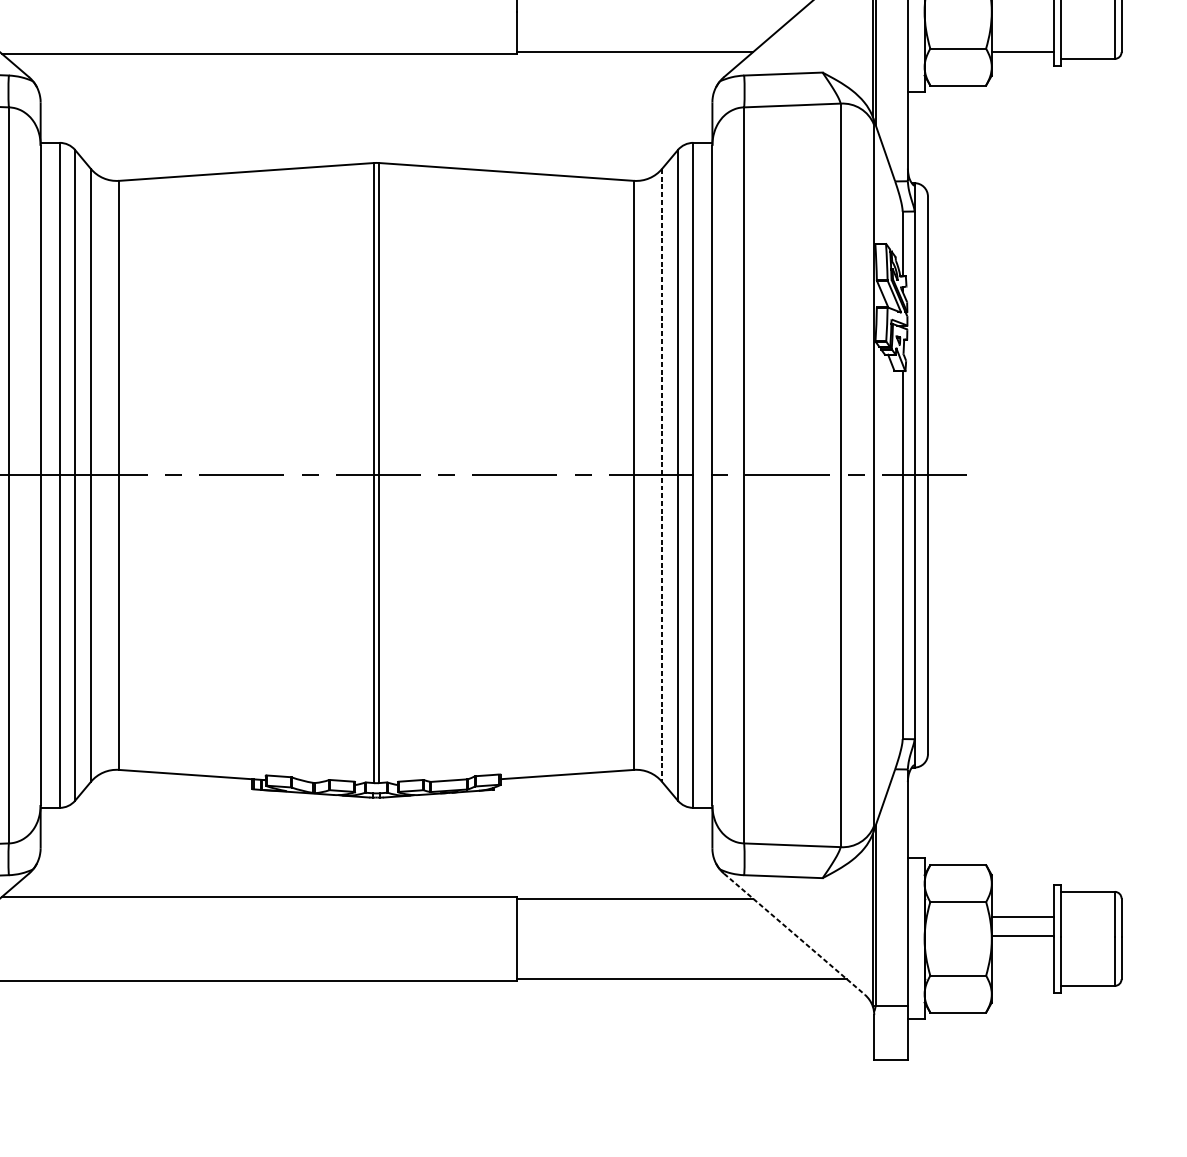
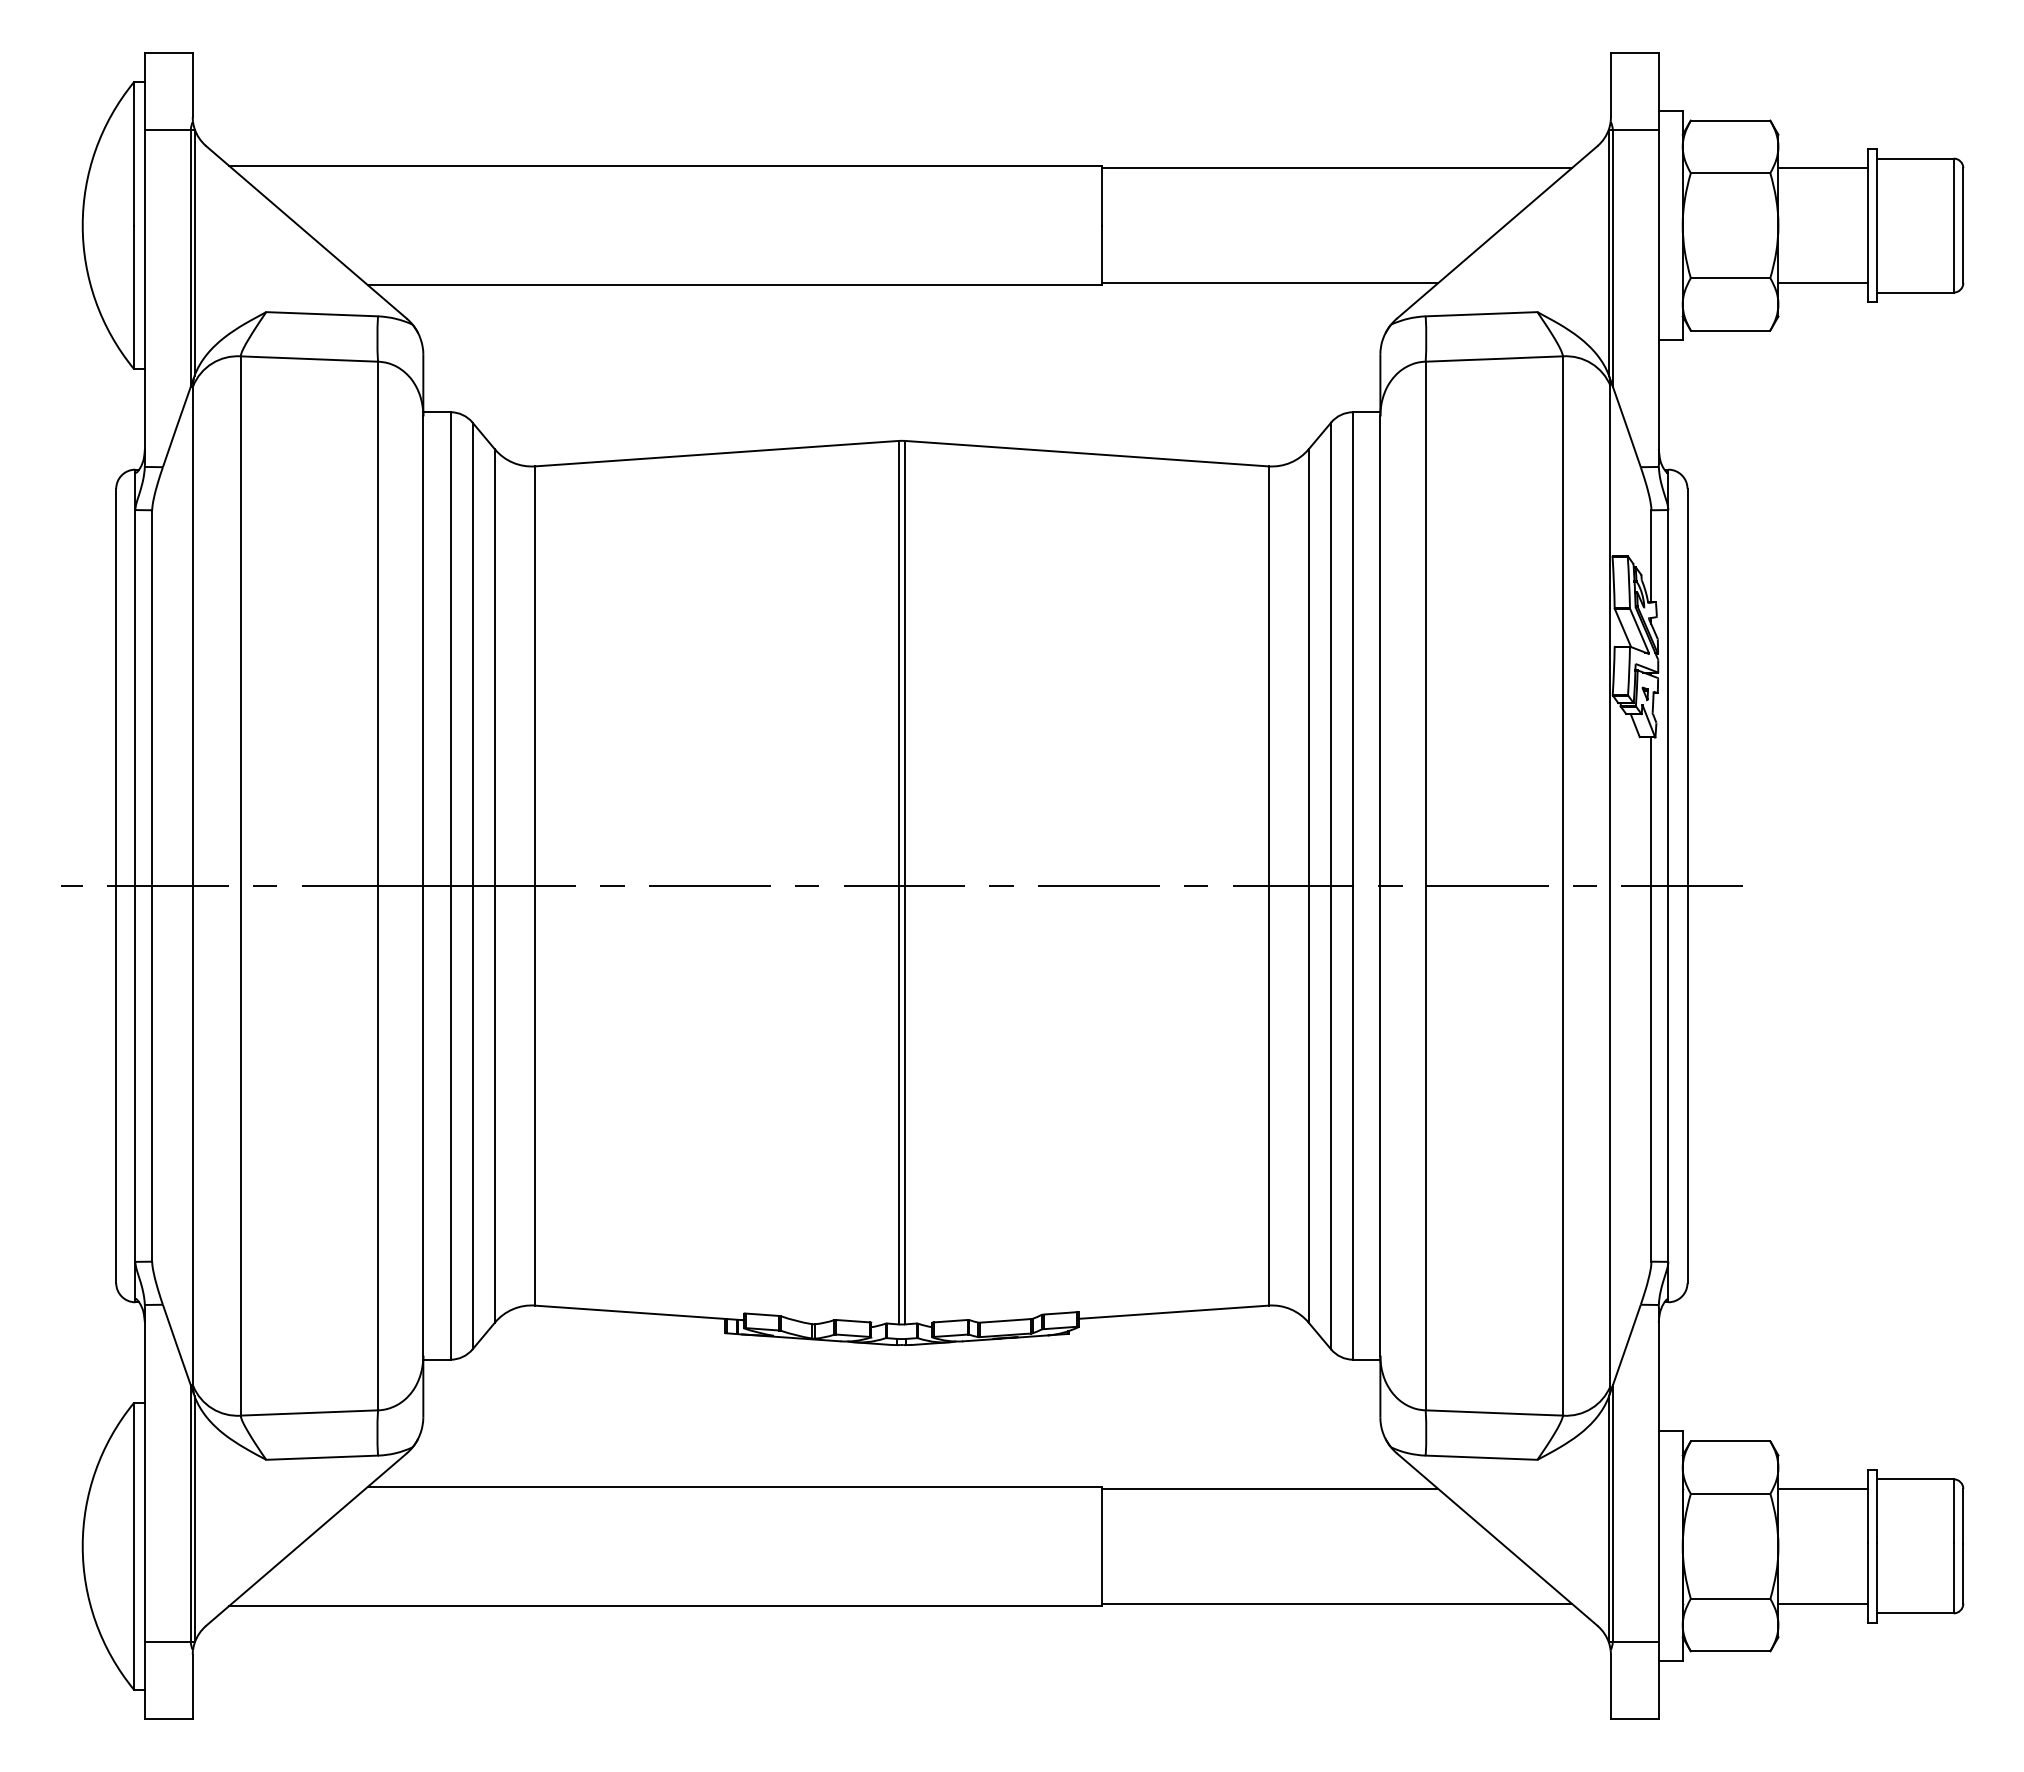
line: (661, 475) -> (1308, 886), dashed -> solid
line: (1022, 916) -> (1822, 1603), moved
line: (794, 934) -> (1497, 1540), dashed -> solid
line: (1022, 936) -> (1822, 1488), moved

